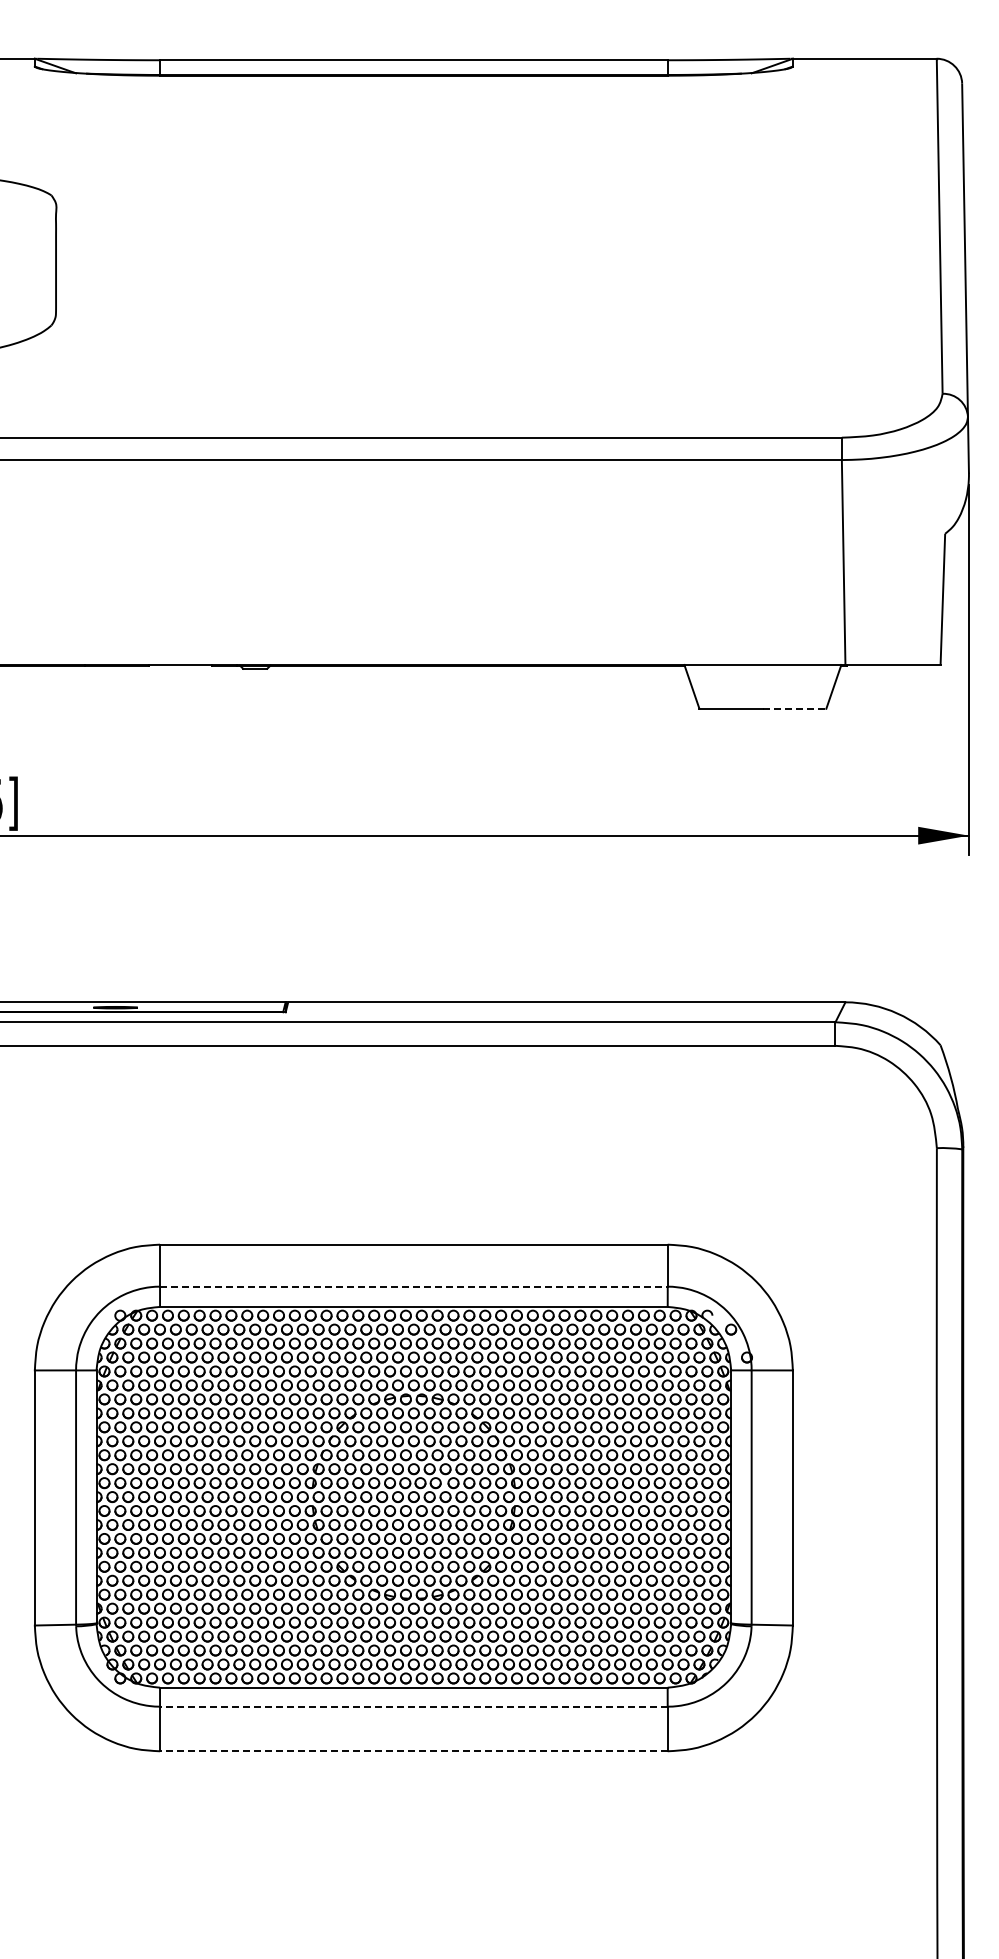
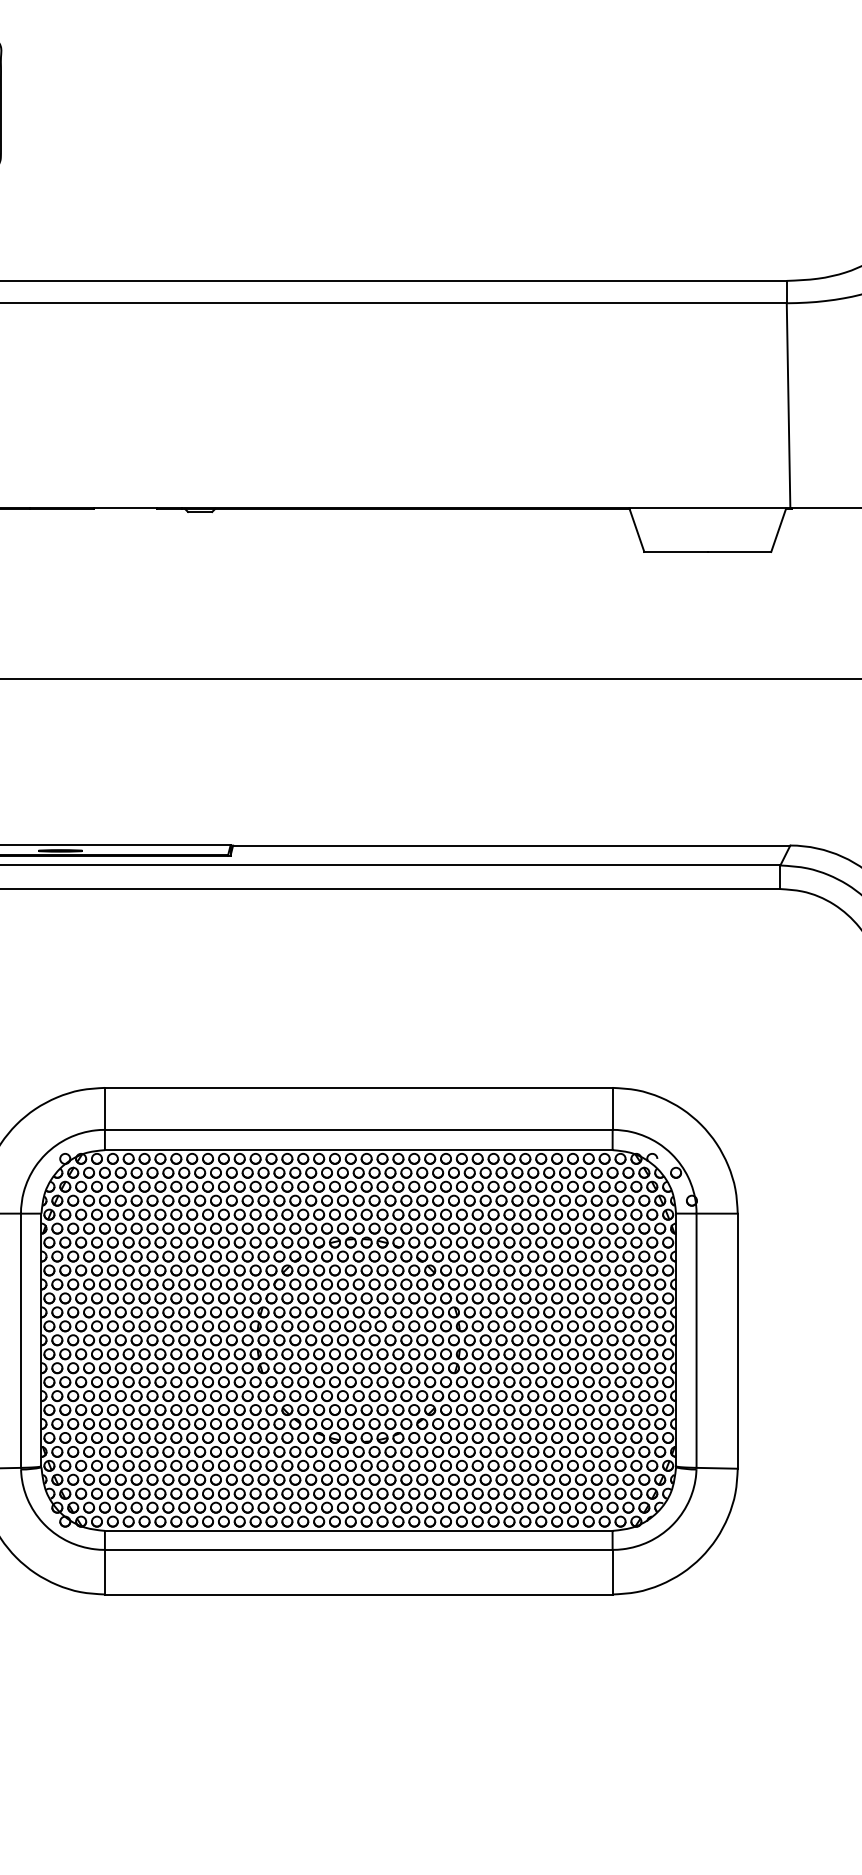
line: (794, 708) -> (739, 551), dashed -> solid
line: (413, 1286) -> (358, 1129), dashed -> solid
line: (413, 1706) -> (358, 1549), dashed -> solid
line: (413, 1751) -> (358, 1594), dashed -> solid

